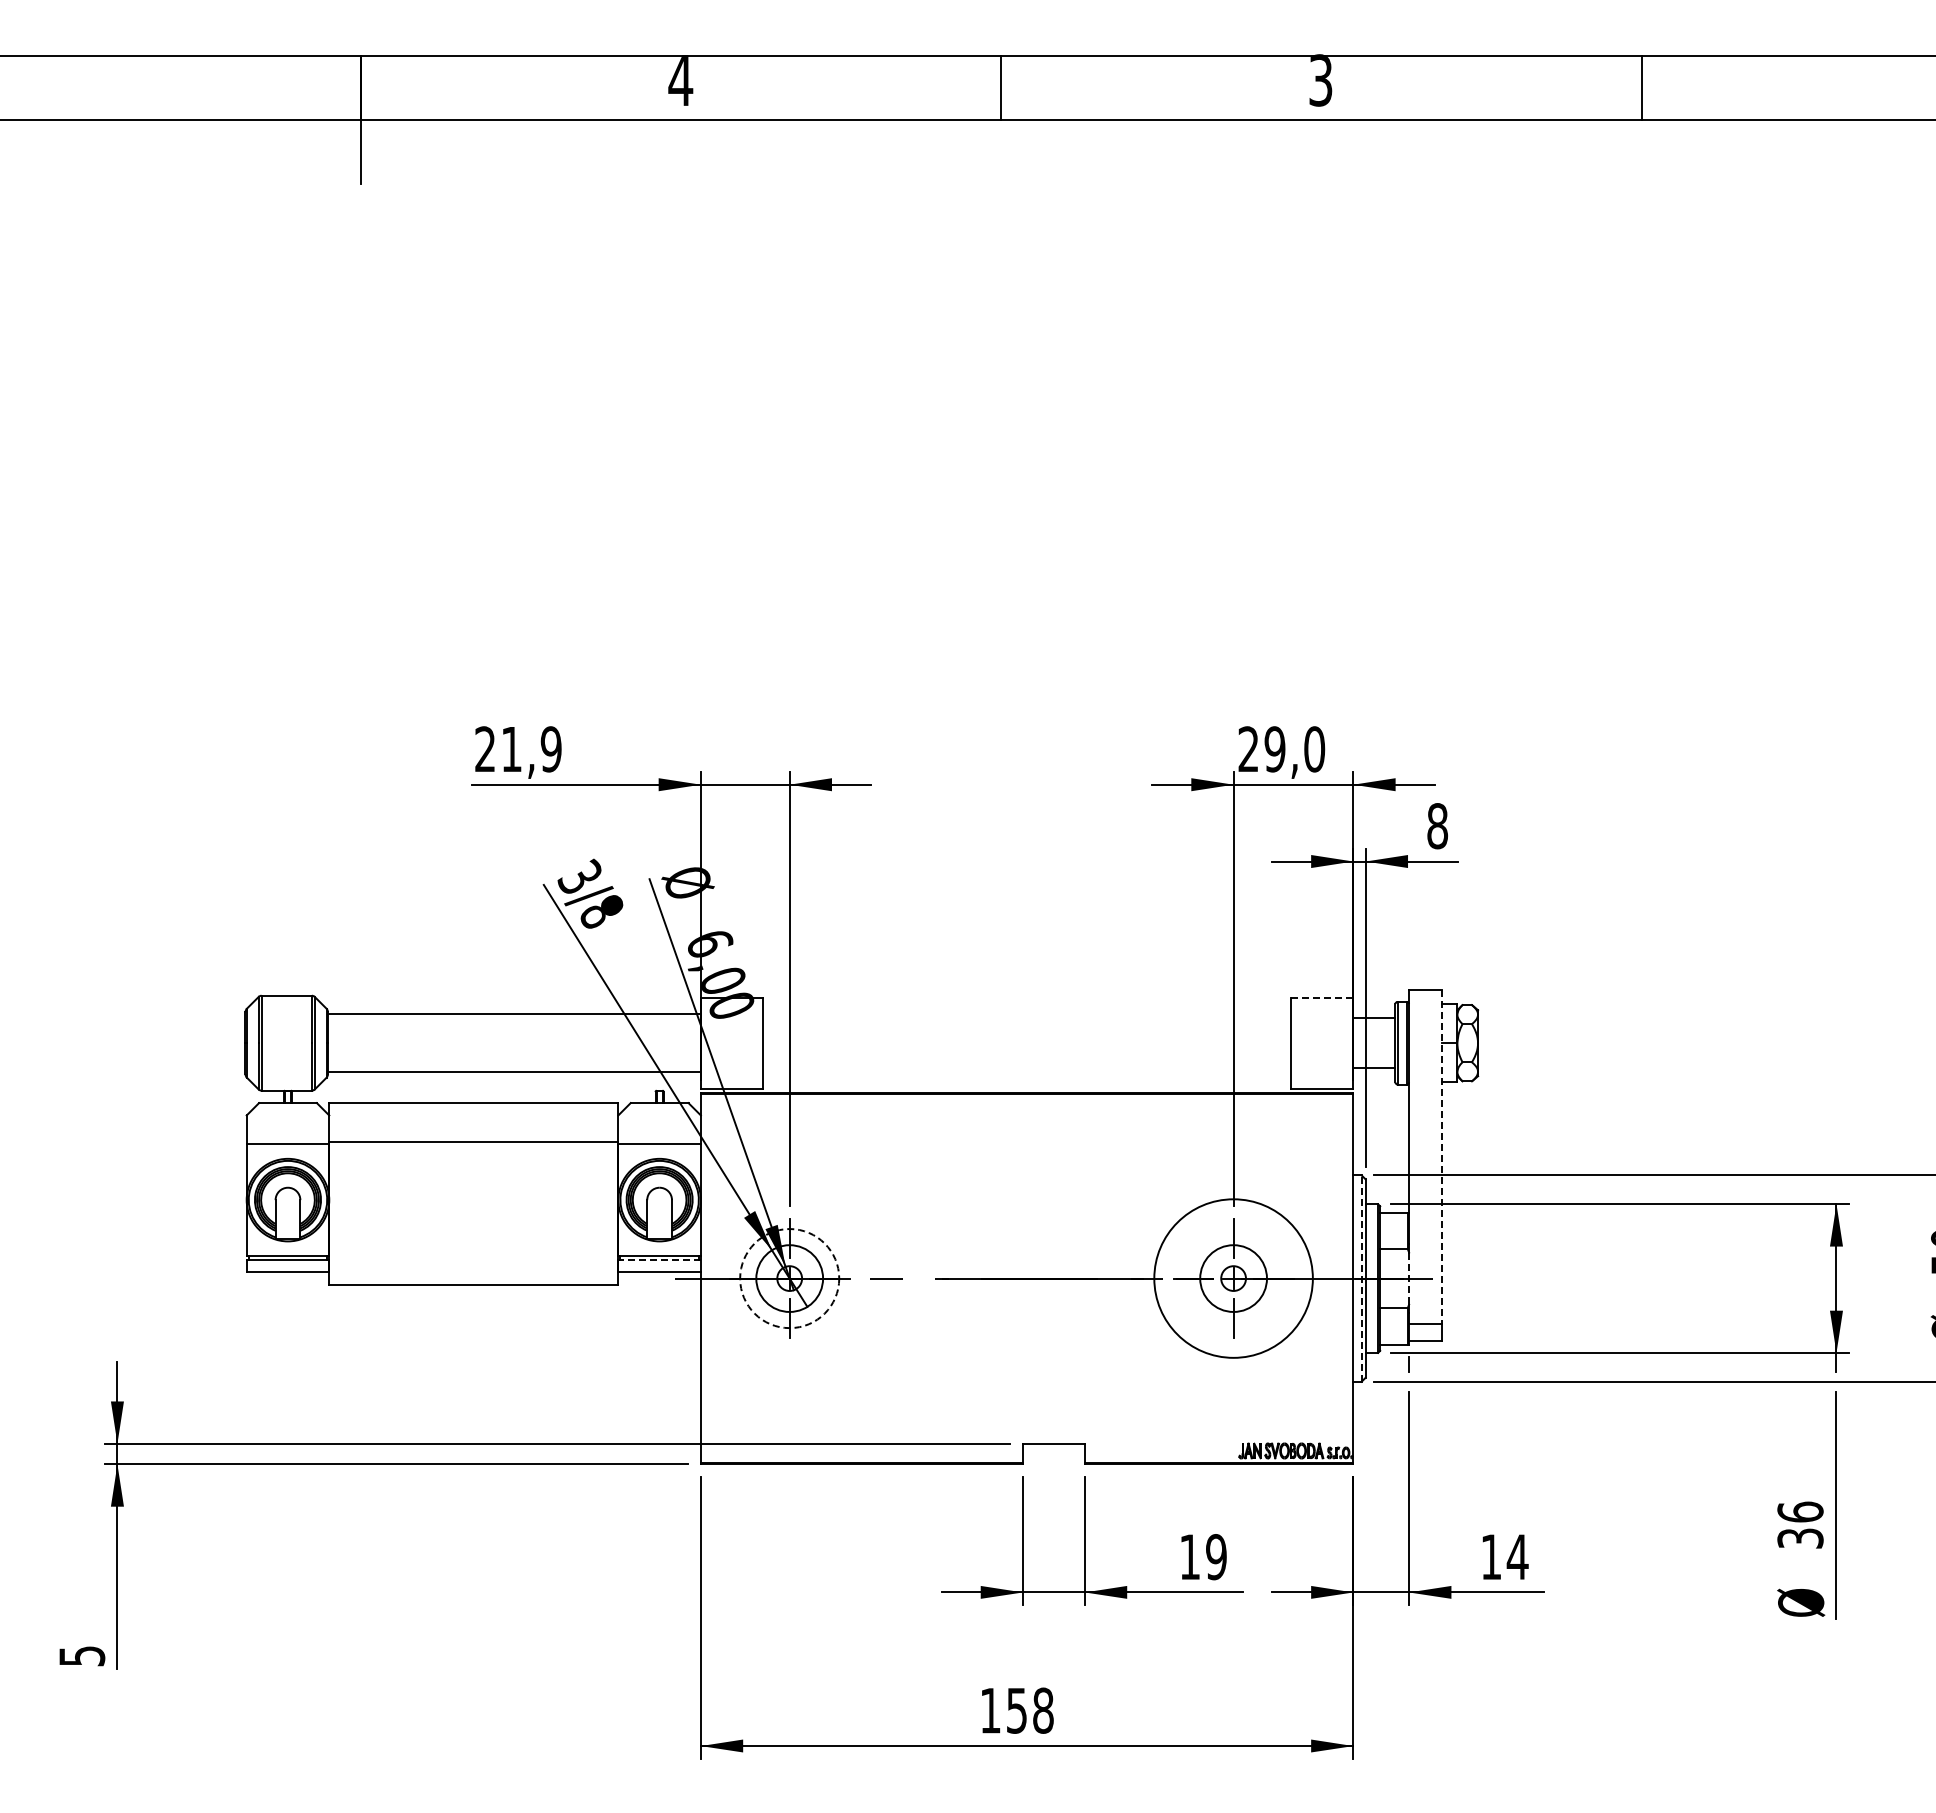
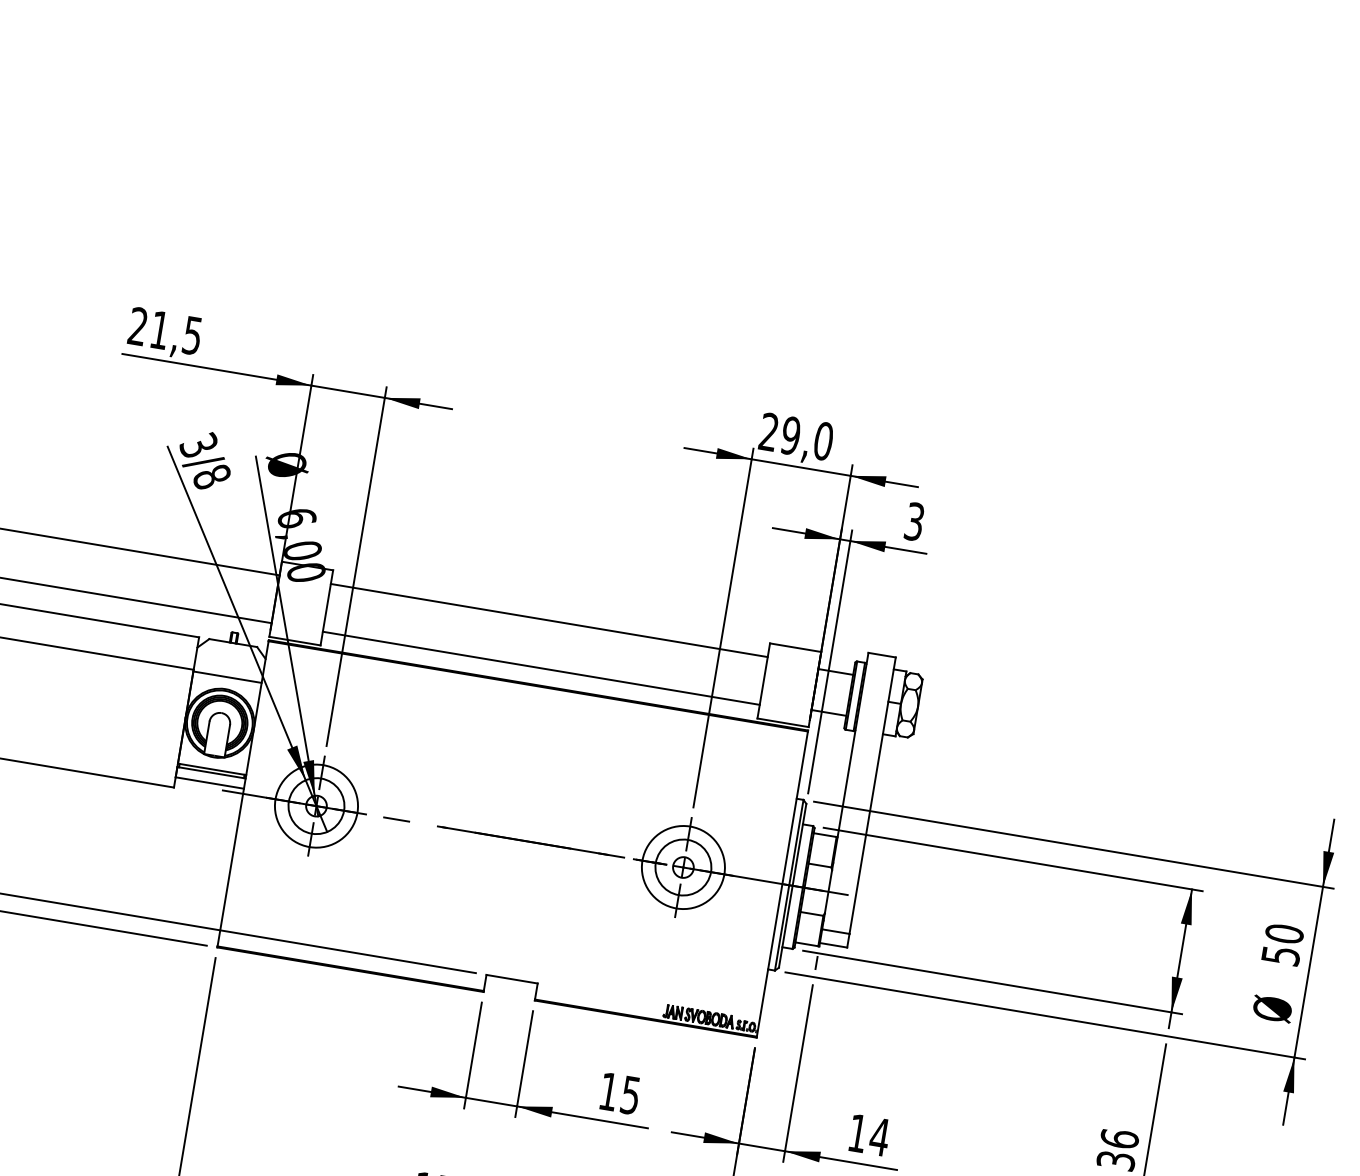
text: (550, 749) -> (191, 335), 21,9 -> 21,5
text: (1437, 826) -> (914, 522), 8 -> 3
line: (1322, 997) -> (795, 647), dashed -> solid
line: (1026, 1014) -> (548, 620), added
line: (1026, 1072) -> (540, 668), added
line: (1442, 1157) -> (872, 796), dashed -> solid
line: (659, 1260) -> (211, 773), dashed -> solid
circle: (789, 1278) -> (316, 806), dashed -> solid
circle: (1233, 1278) -> (683, 867), size x0.62
line: (1361, 1278) -> (789, 885), dashed -> solid
line: (1409, 1279) -> (828, 892), dashed -> solid
text: (1216, 1557) -> (630, 1095), 19 -> 15

